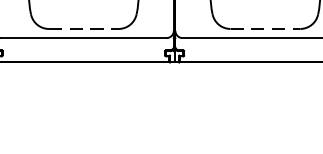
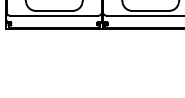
line: (84, 28) -> (54, 10), dashed -> solid
line: (266, 28) -> (151, 10), dashed -> solid

